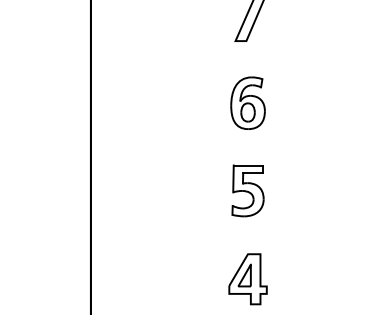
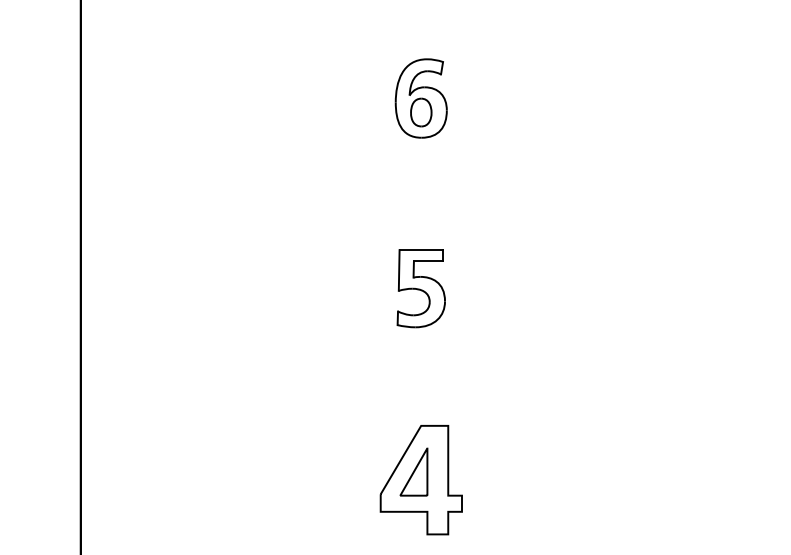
part: (247, 102) -> (420, 97), size x0.7
part: (247, 190) -> (420, 287), size x0.7

